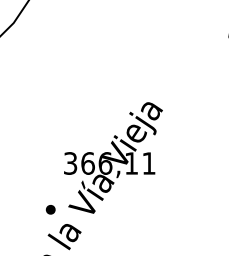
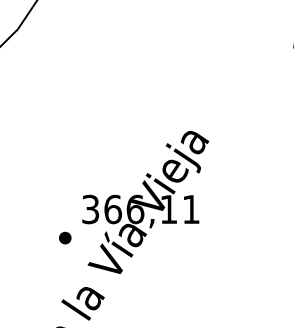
part: (50, 209) -> (64, 237), moved

